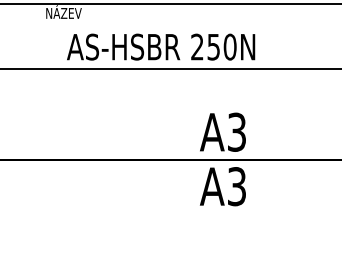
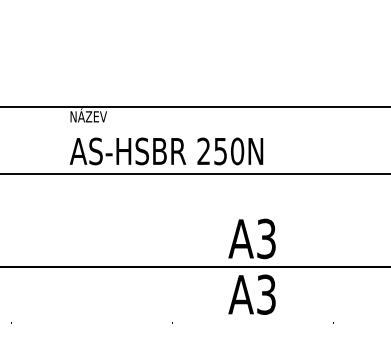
text: (161, 47) -> (166, 151), moved

